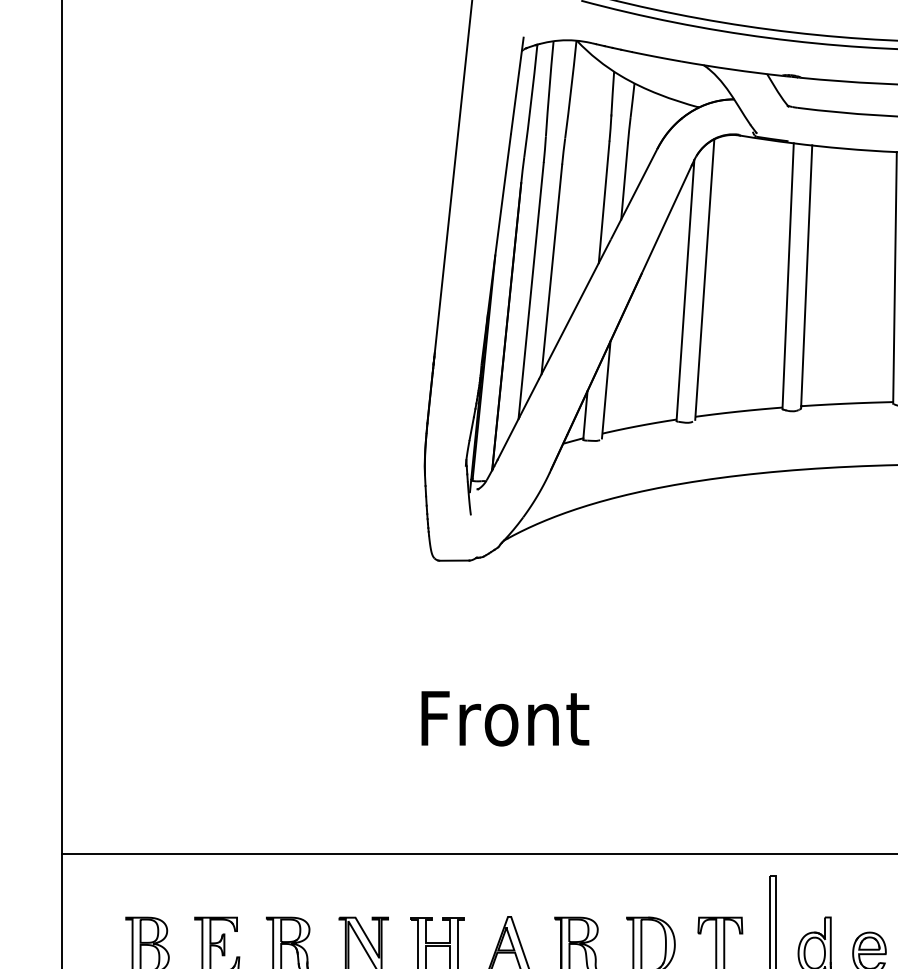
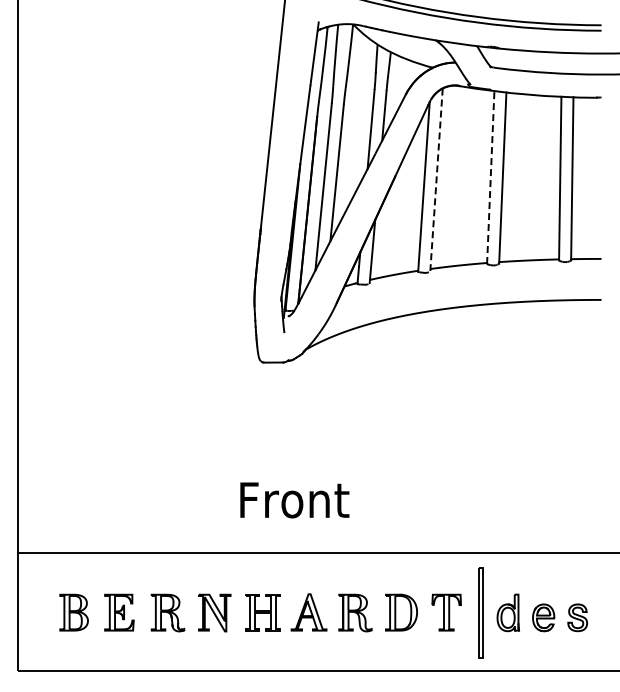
line: (787, 276) -> (490, 177), solid -> dashed
line: (704, 280) -> (436, 180), solid -> dashed
text: (504, 718) -> (294, 500), moved

